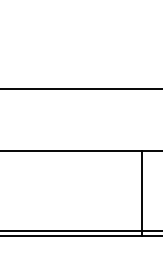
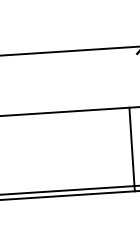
line: (142, 193) -> (132, 149), moved

